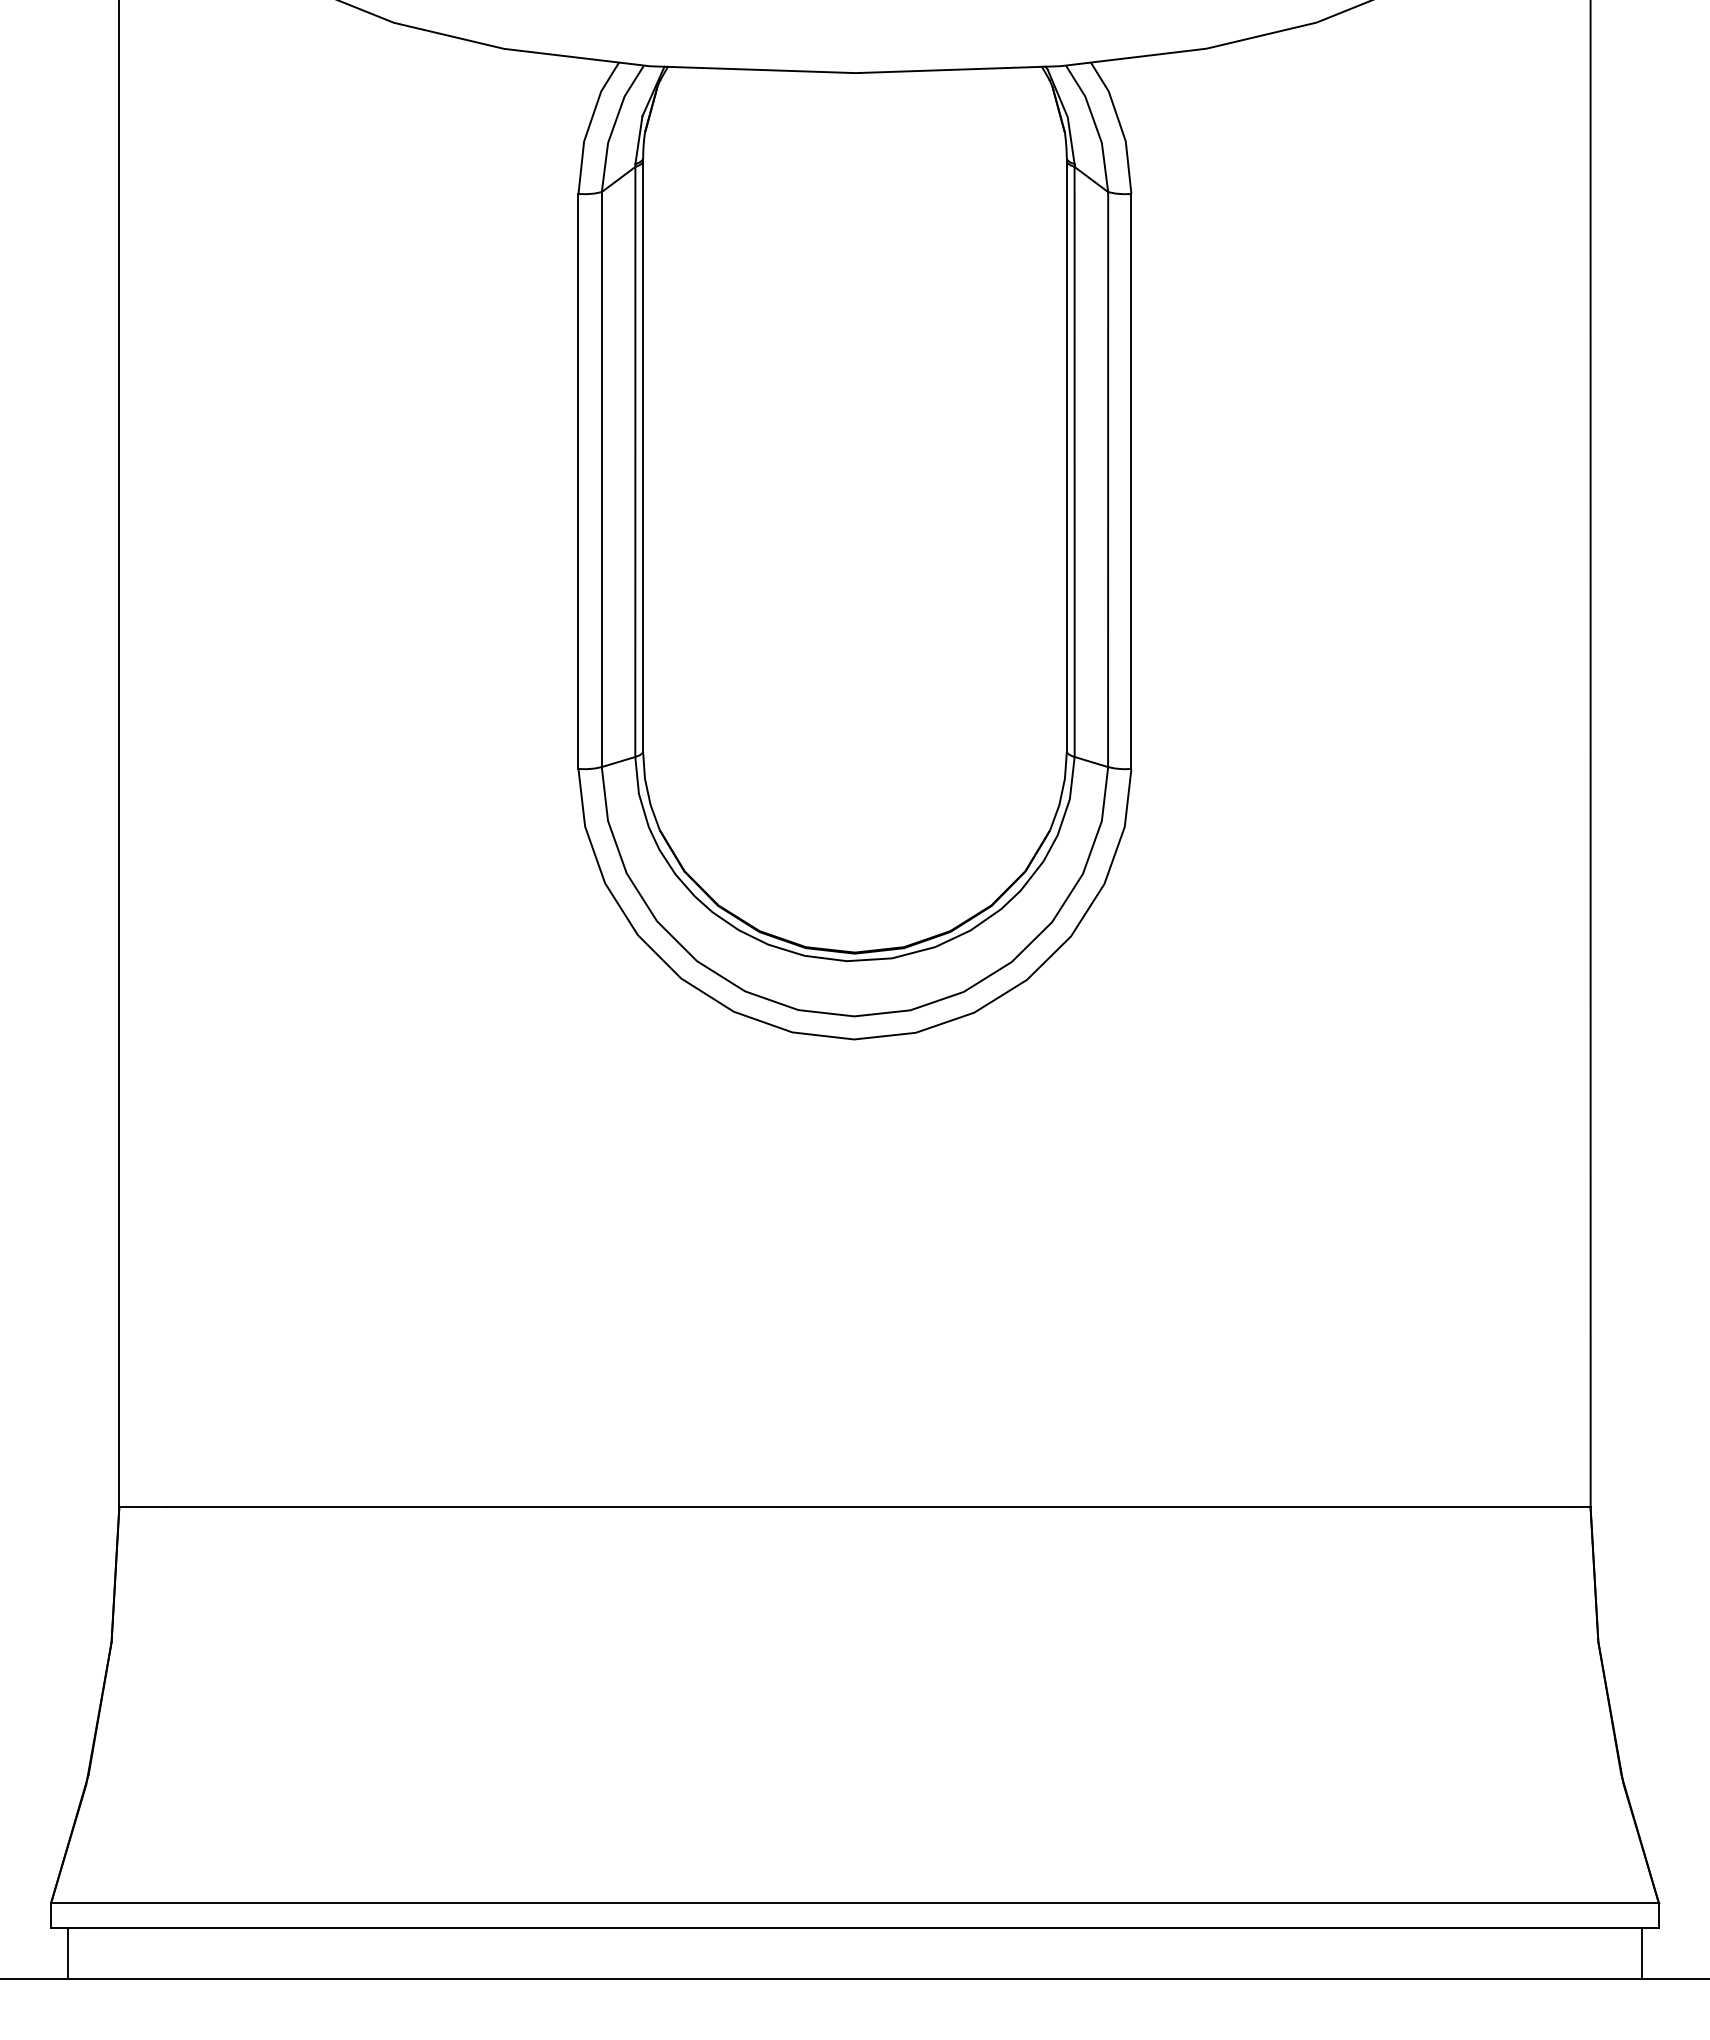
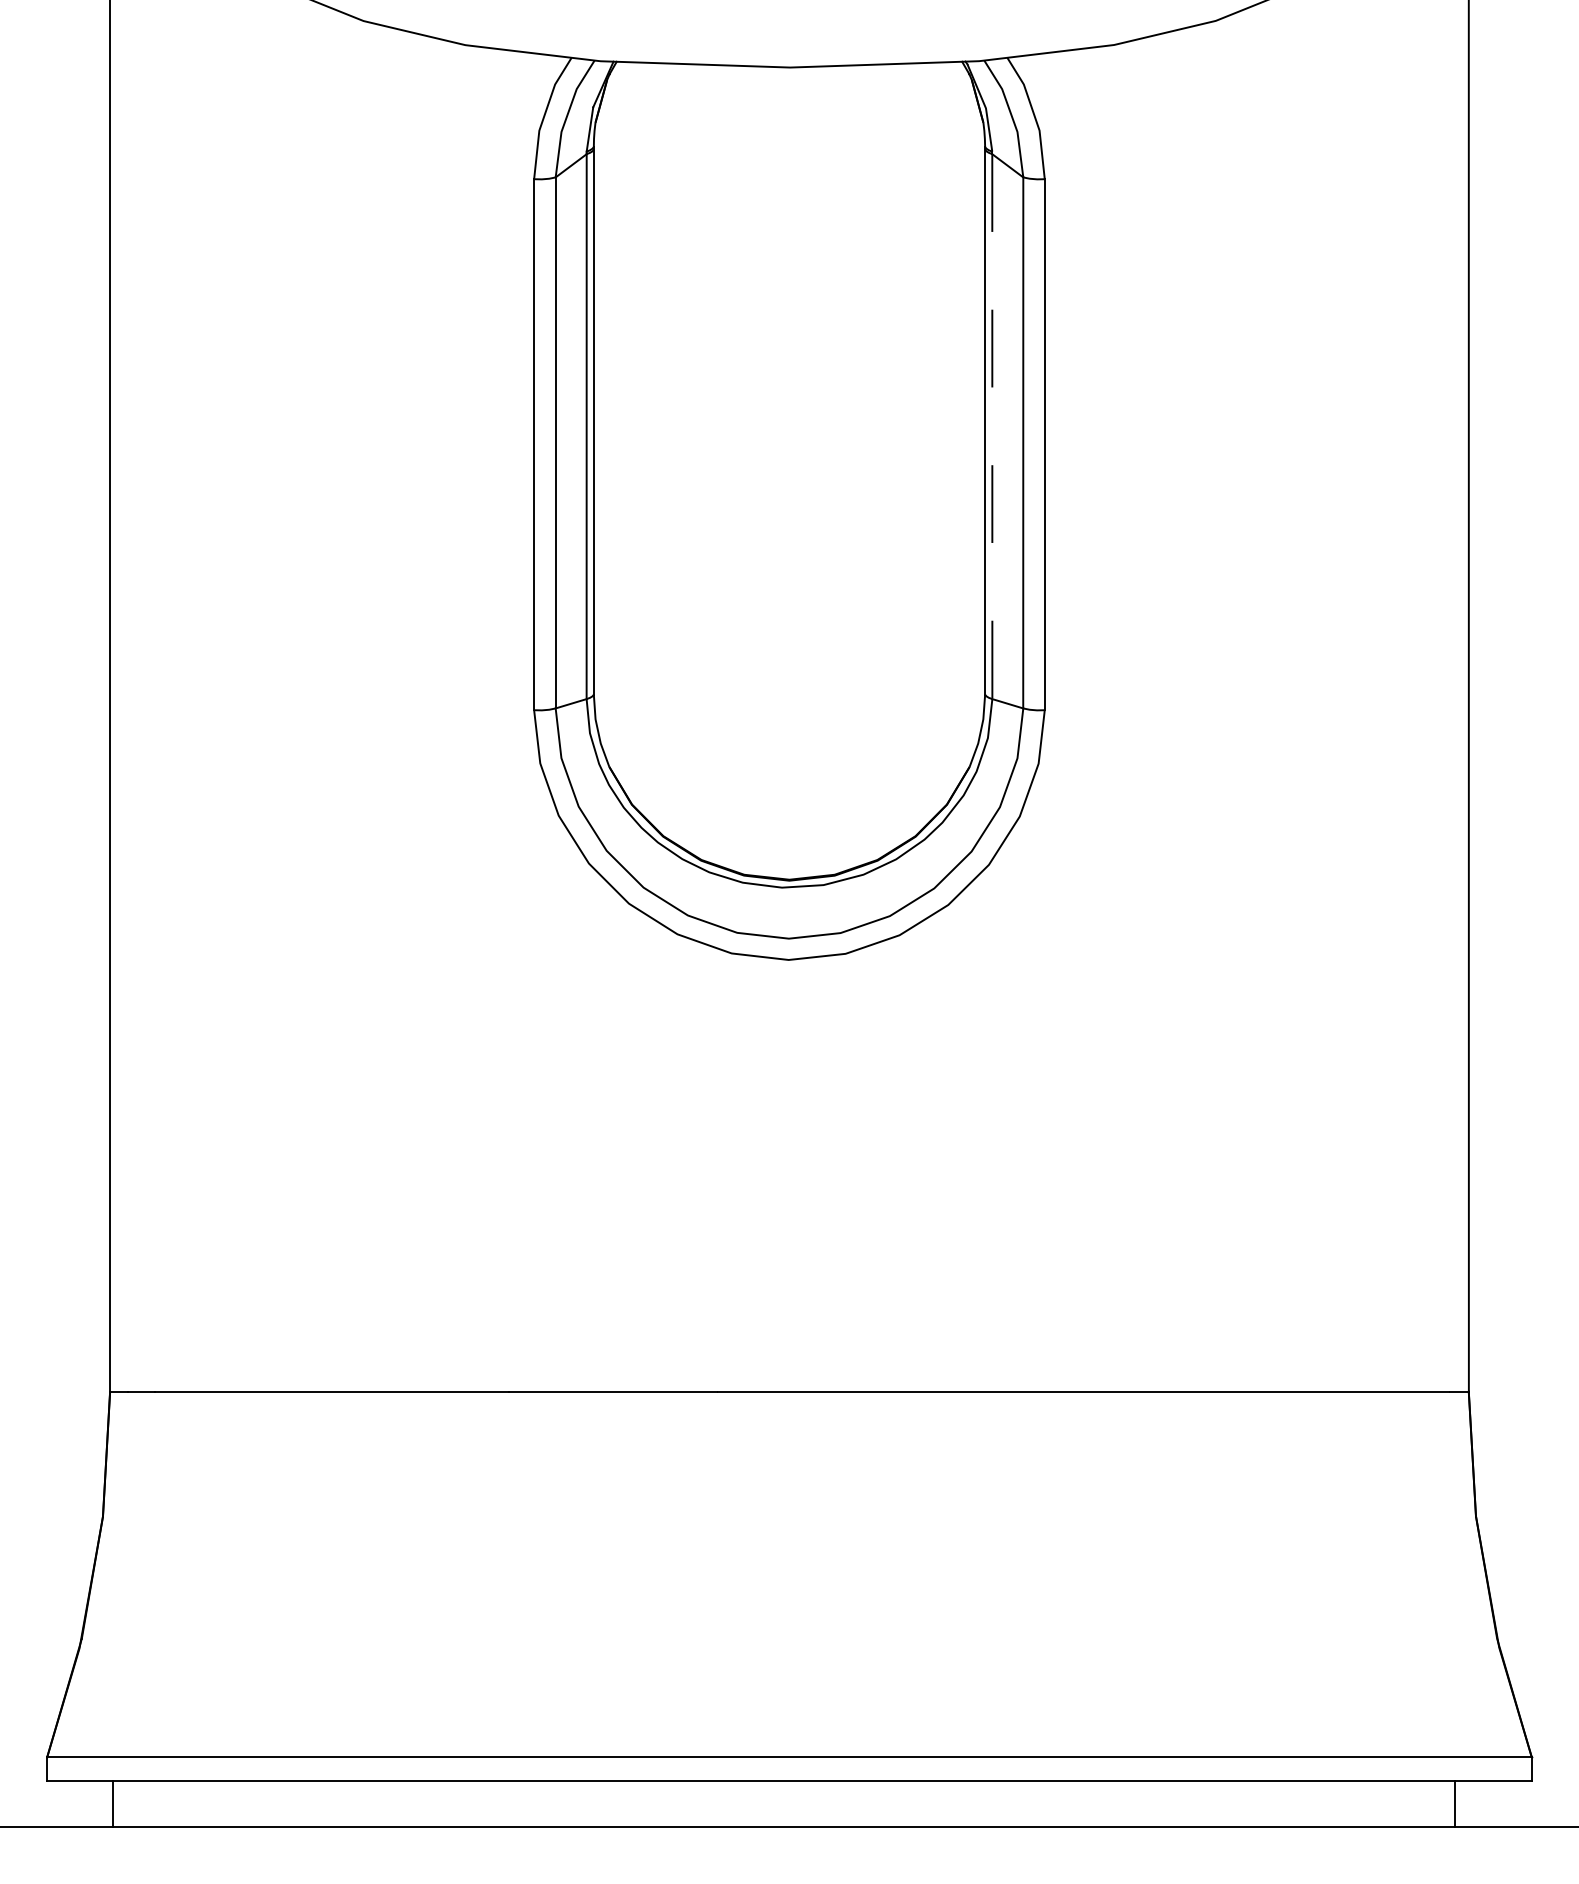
line: (1074, 462) -> (992, 427), solid -> dashed
line: (68, 1953) -> (113, 1804), moved
line: (1641, 1953) -> (1454, 1804), moved

